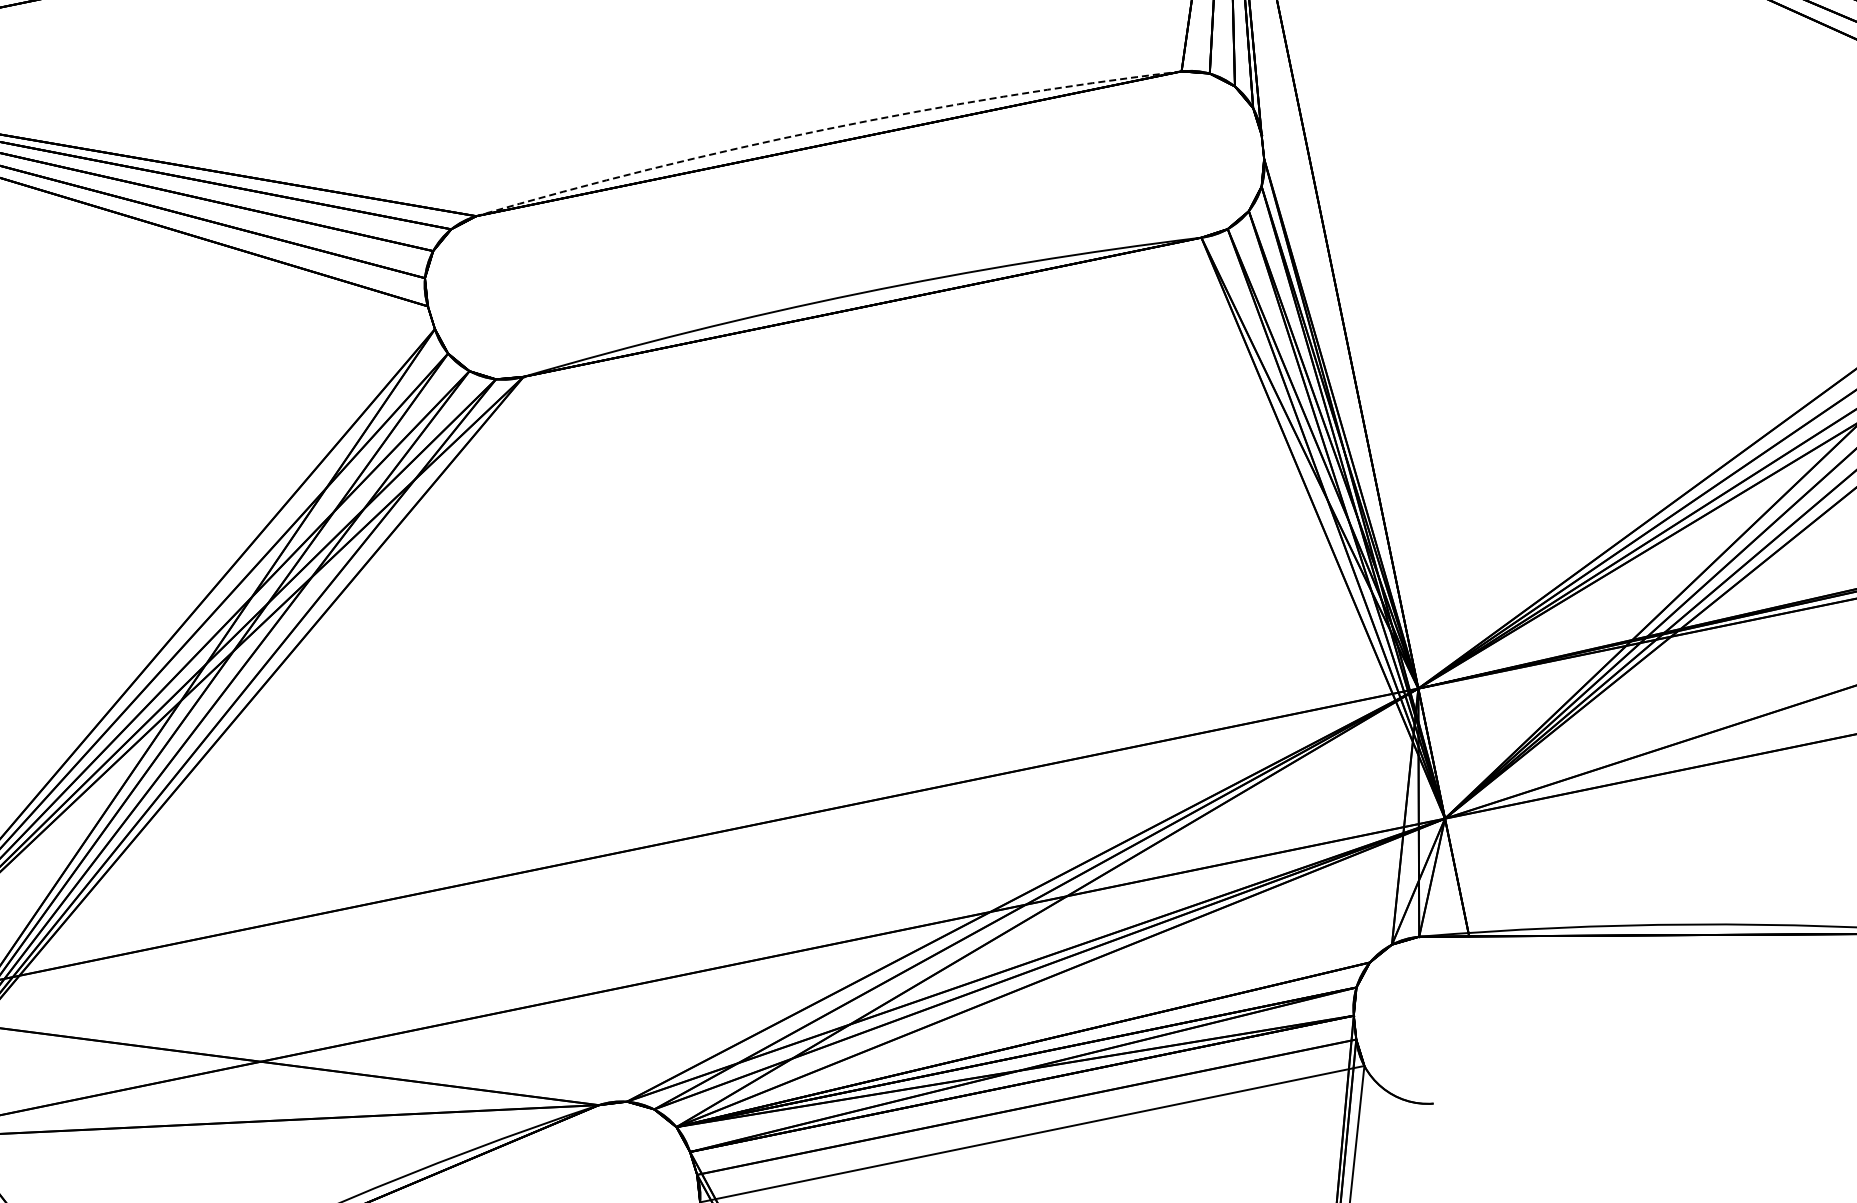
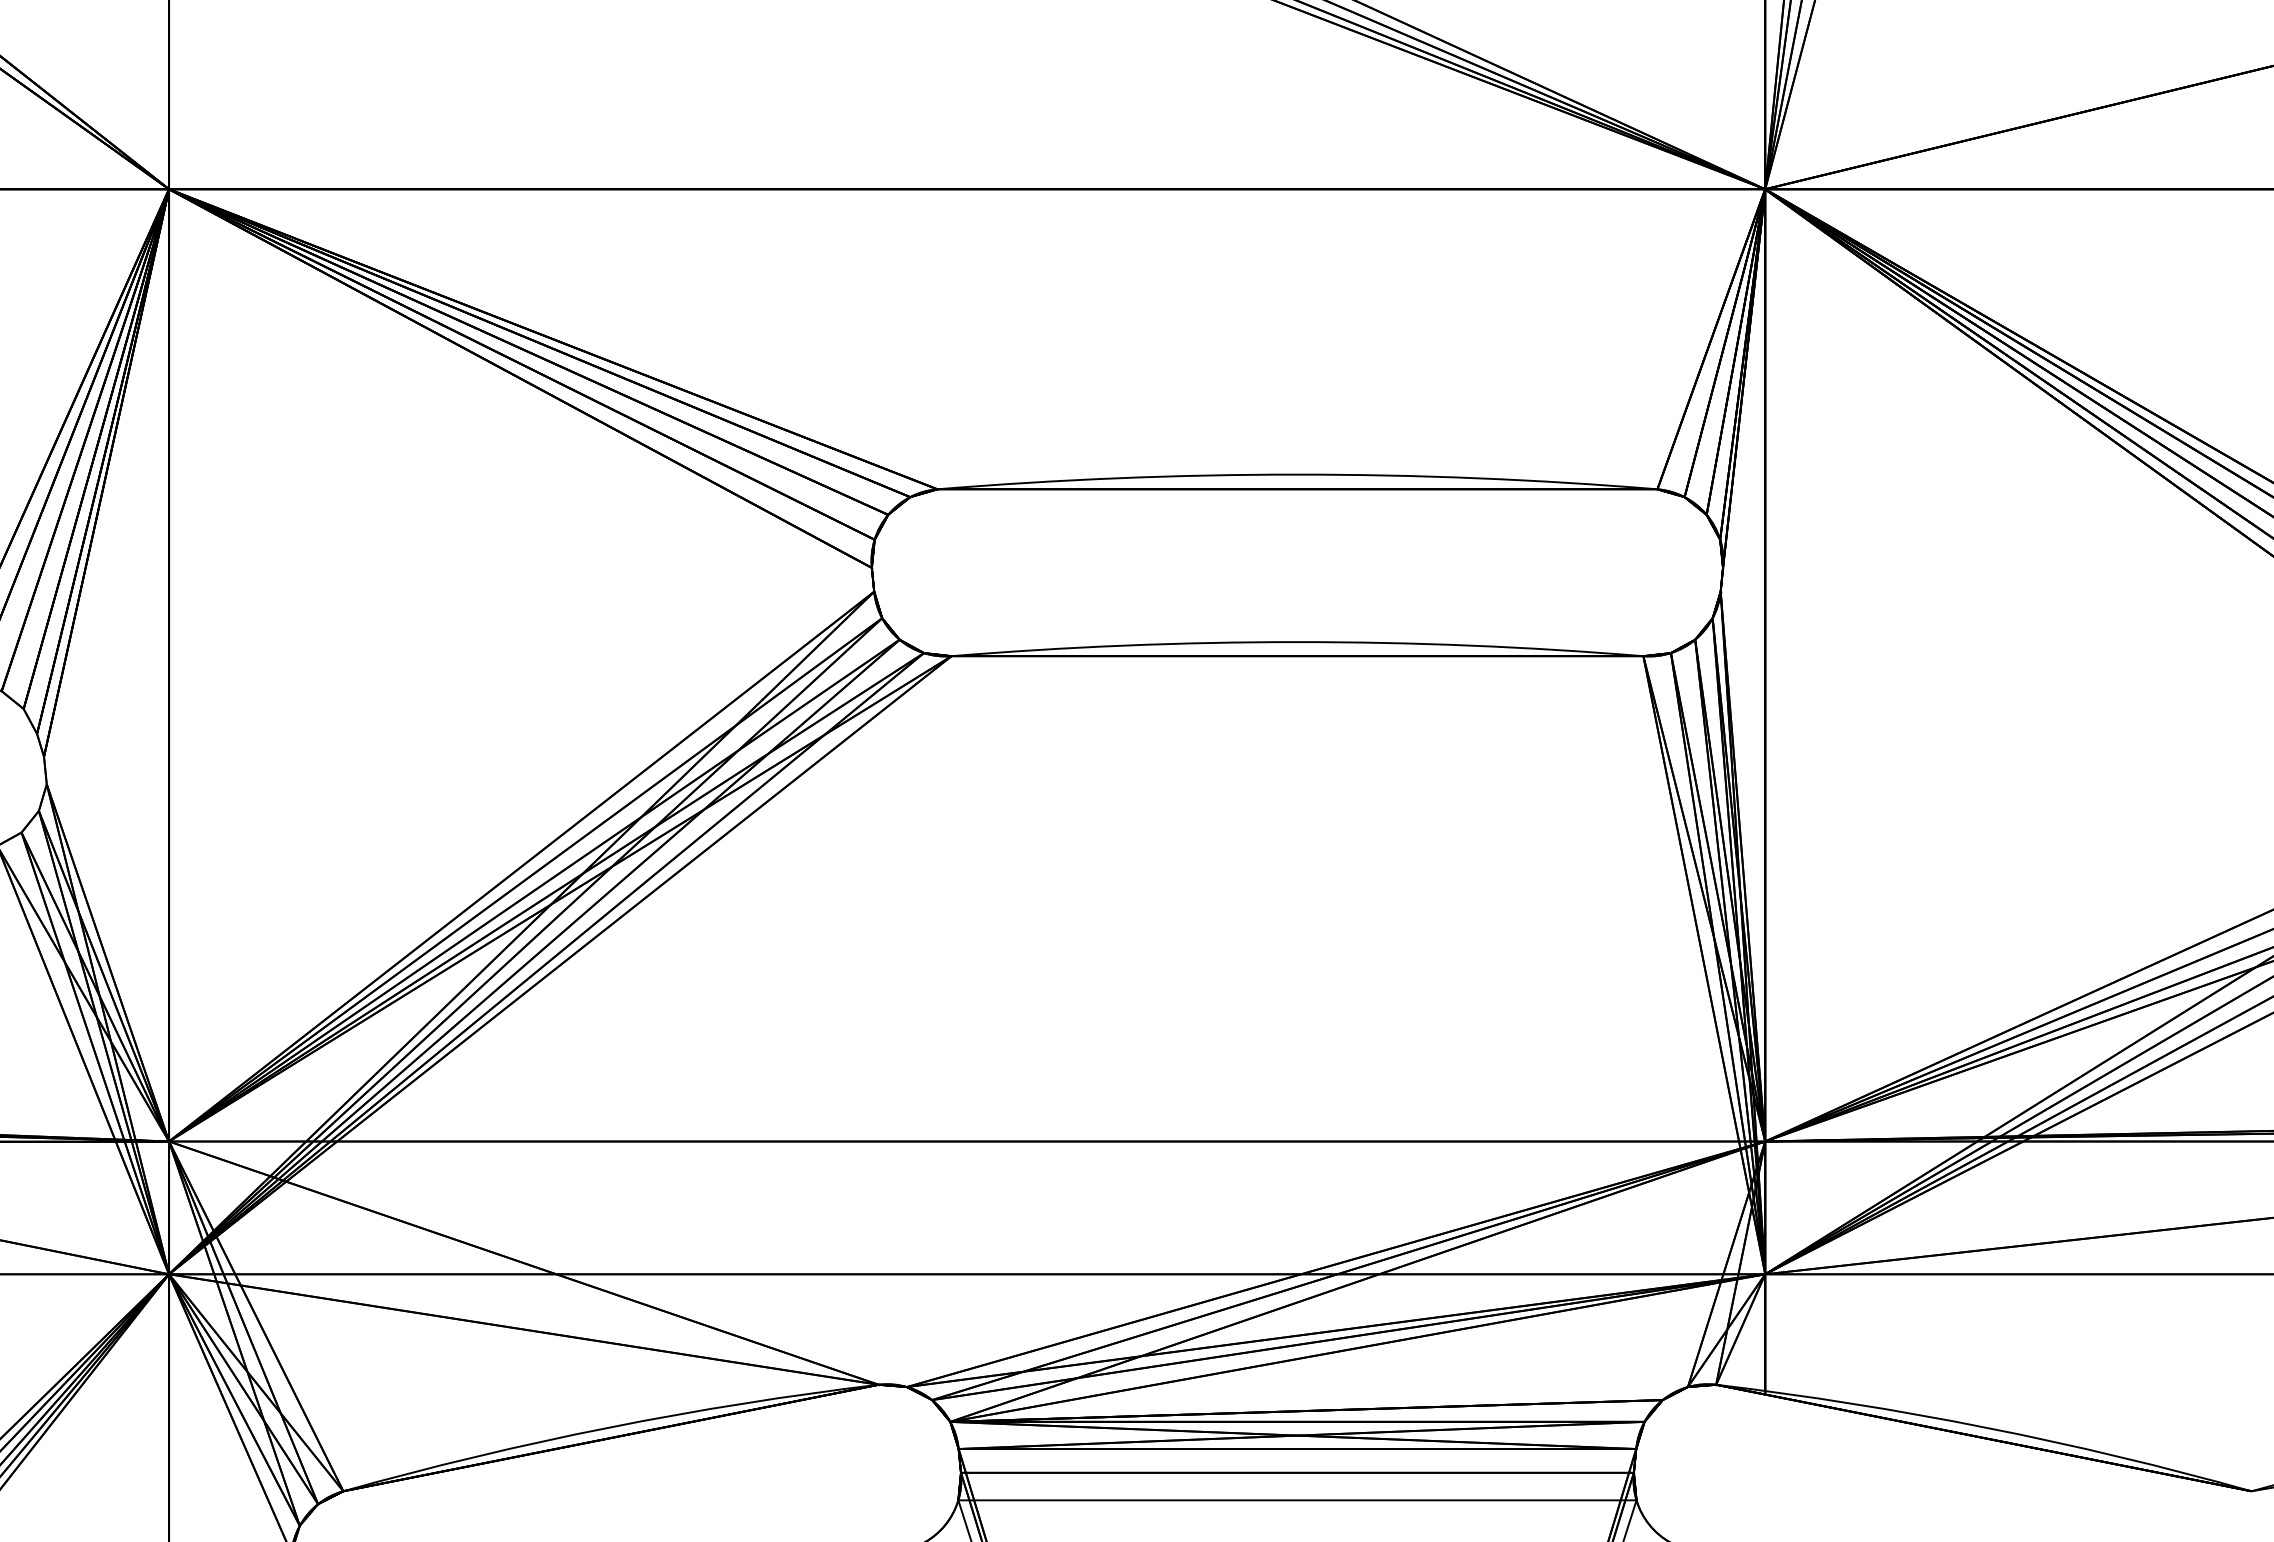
arc: (826, 129) -> (1297, 474), dashed -> solid

